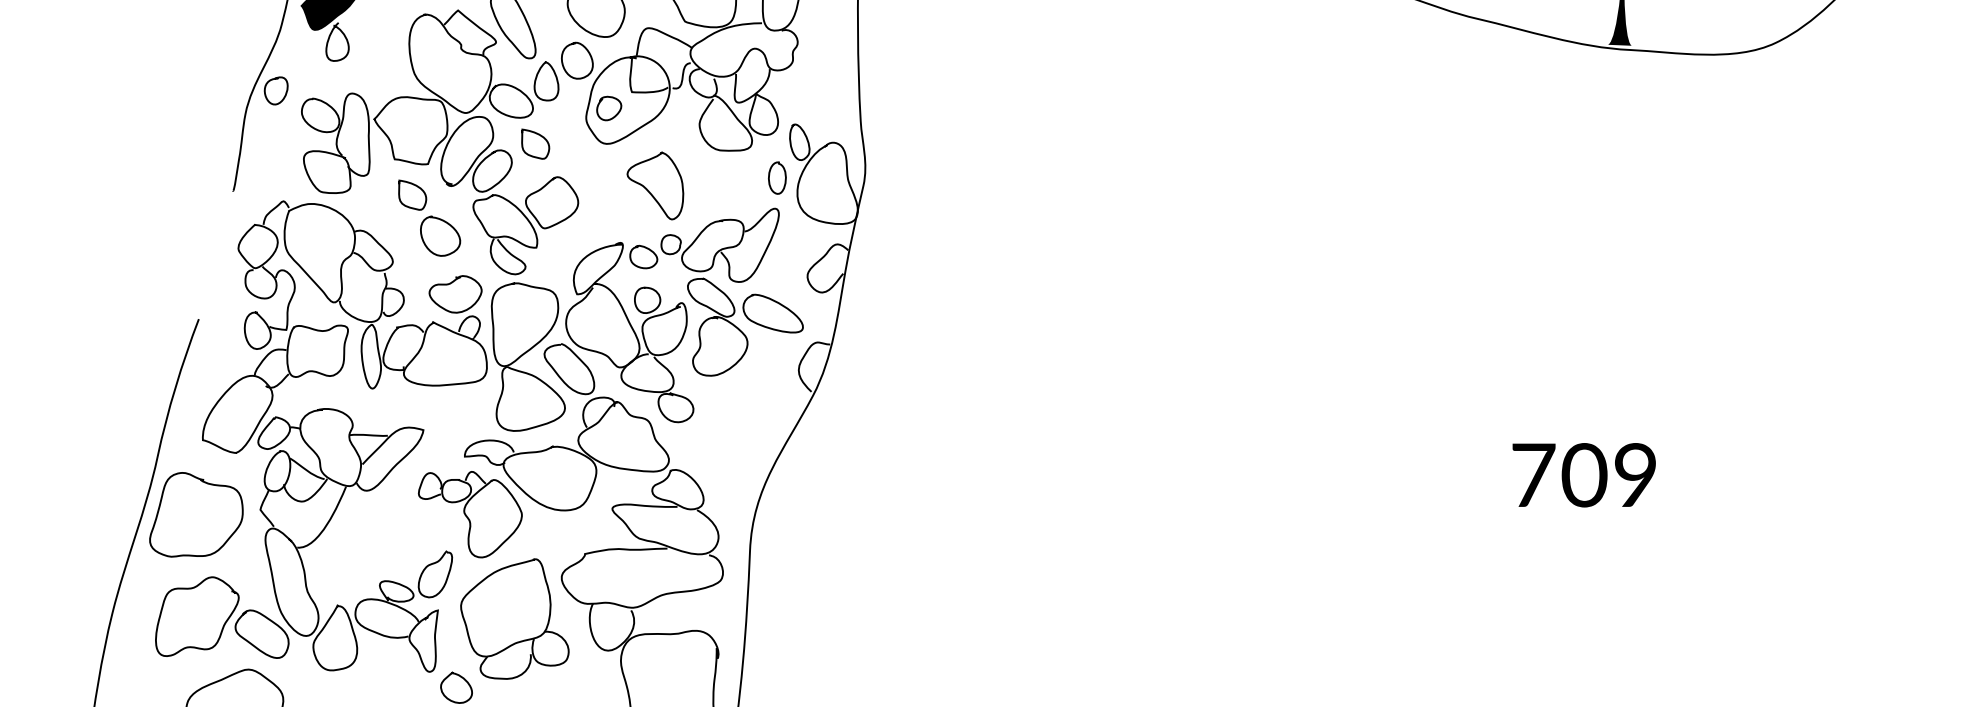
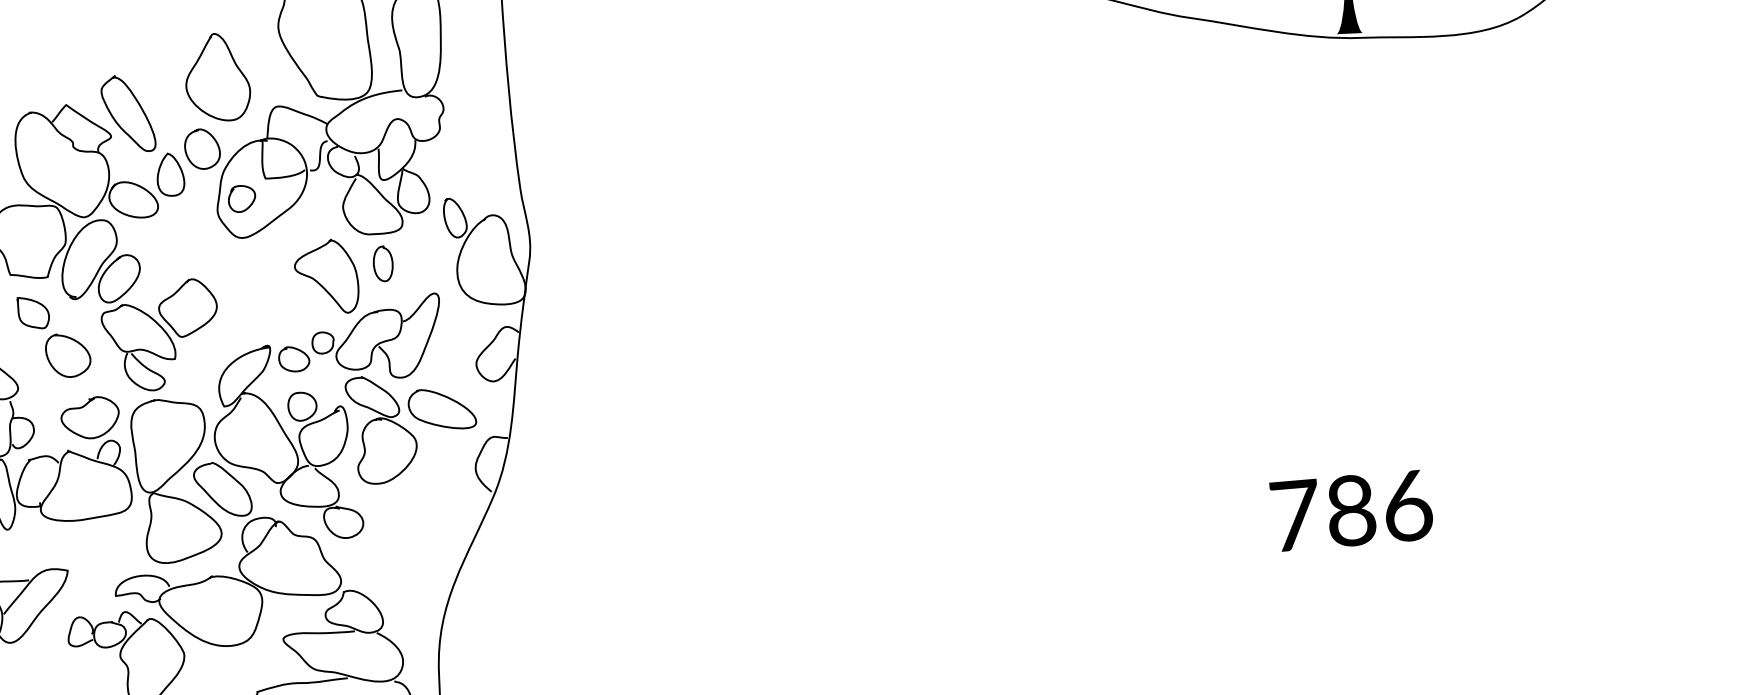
curve: (541, 137) -> (170, 237), removed
curve: (784, 175) -> (390, 260), moved
curve: (648, 189) -> (319, 282), moved
text: (1609, 475) -> (1378, 508), 709 -> 786

